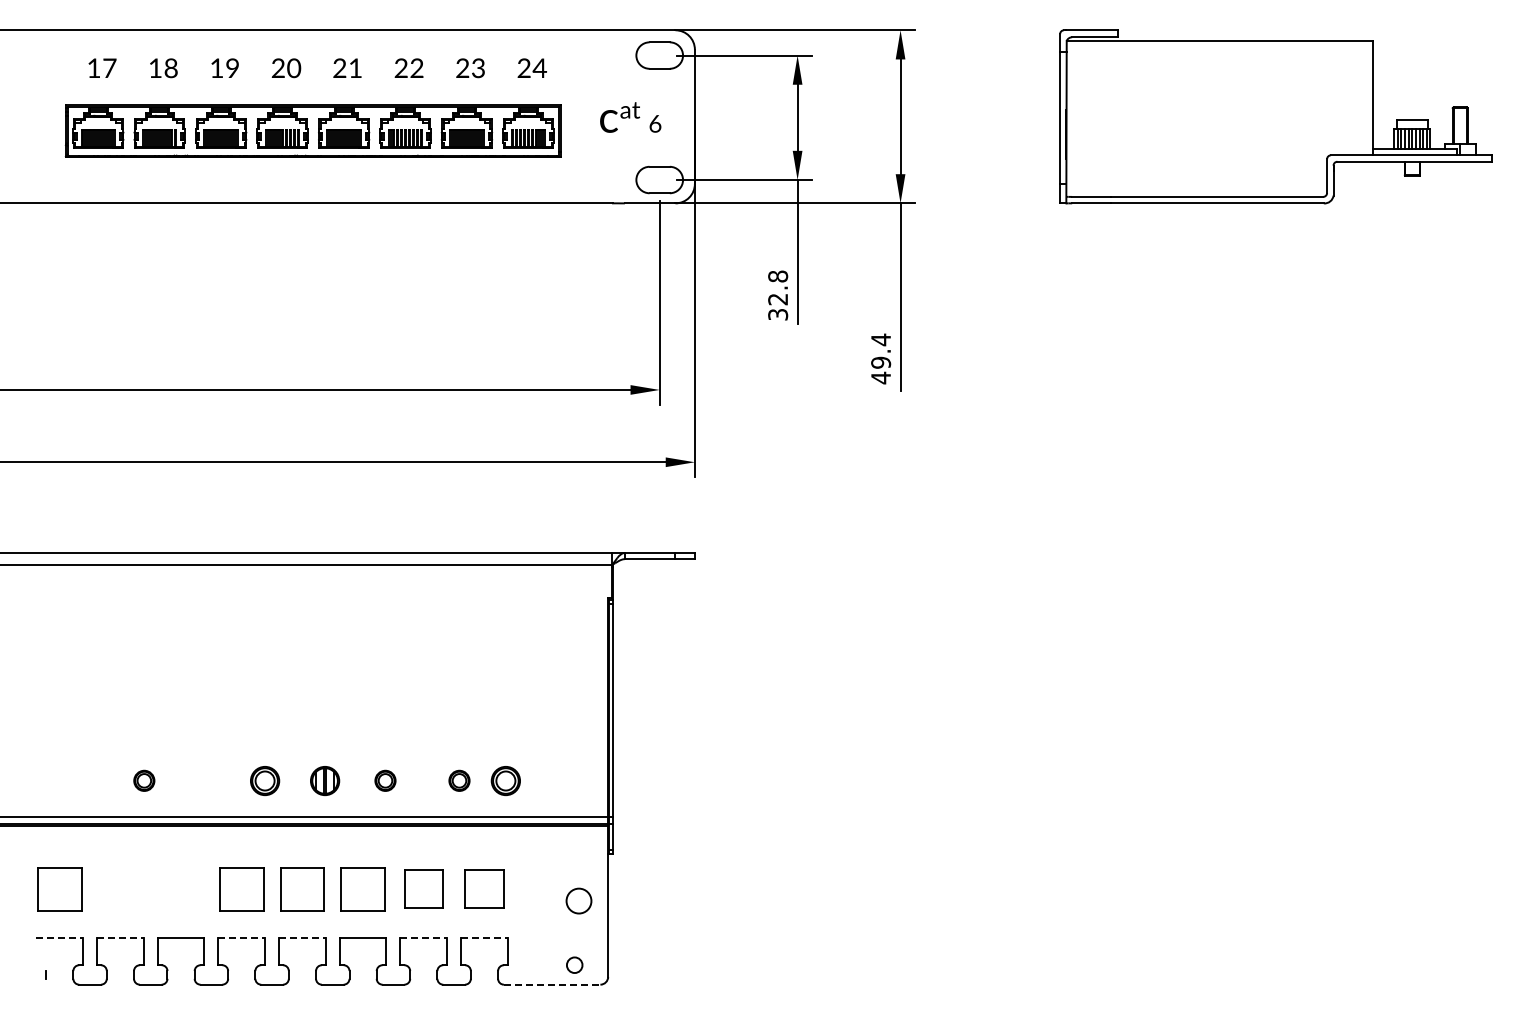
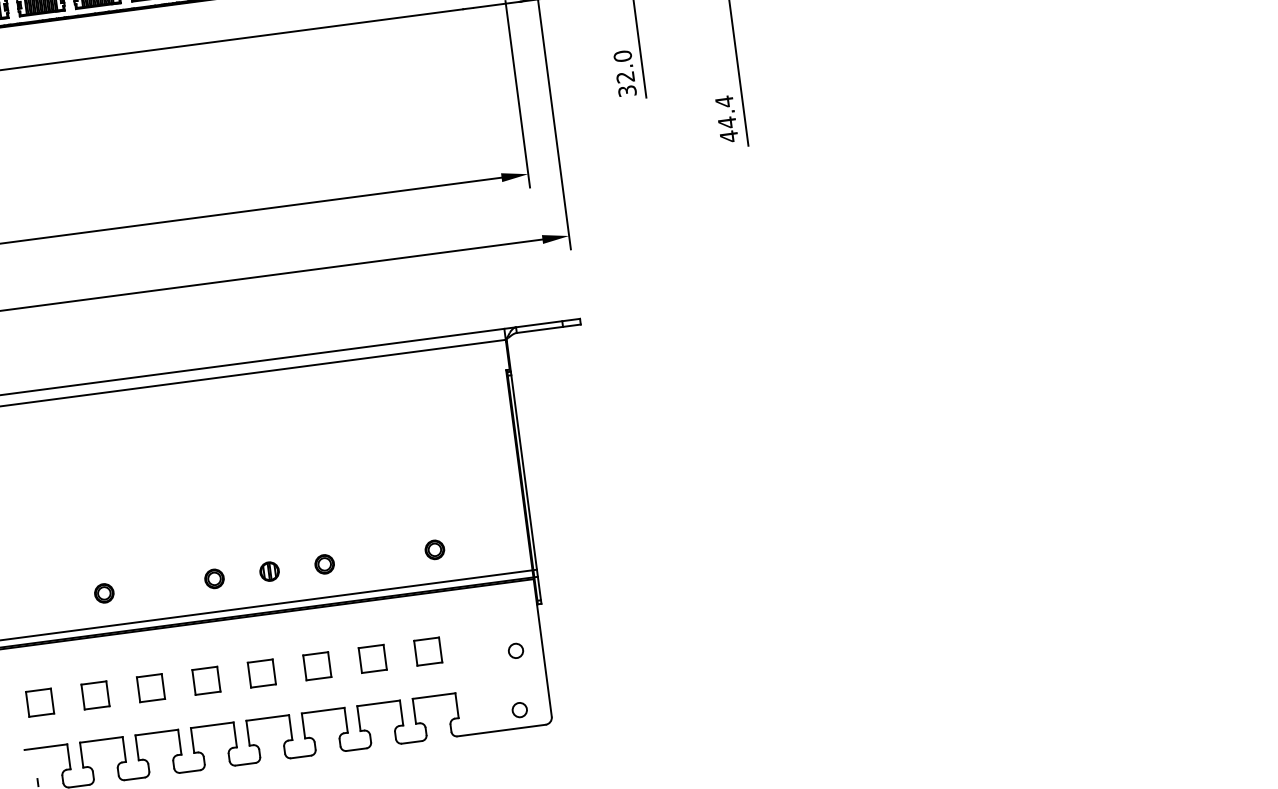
text: (777, 276) -> (622, 56), 32.8 -> 32.0
text: (881, 362) -> (727, 122), 49.4 -> 44.4
part: (264, 780) -> (214, 578), size x0.71
part: (325, 780) -> (269, 571), size x0.71
part: (459, 780) -> (392, 555), removed
part: (506, 780) -> (435, 549), size x0.71
part: (59, 889) -> (39, 702), size x0.62
part: (120, 889) -> (95, 695), added
part: (180, 889) -> (150, 688), added
part: (241, 889) -> (206, 680), size x0.62
part: (302, 889) -> (261, 673), size x0.62
part: (363, 889) -> (317, 666), size x0.62
part: (423, 889) -> (372, 659), size x0.71
part: (484, 889) -> (428, 651), size x0.71
circle: (578, 900) -> (515, 650), size x0.62
line: (60, 938) -> (46, 747), dashed -> solid
line: (120, 938) -> (101, 740), dashed -> solid
line: (242, 938) -> (213, 725), dashed -> solid
line: (302, 938) -> (267, 718), dashed -> solid
line: (424, 938) -> (379, 703), dashed -> solid
line: (484, 938) -> (434, 696), dashed -> solid
line: (552, 984) -> (501, 730), dashed -> solid

